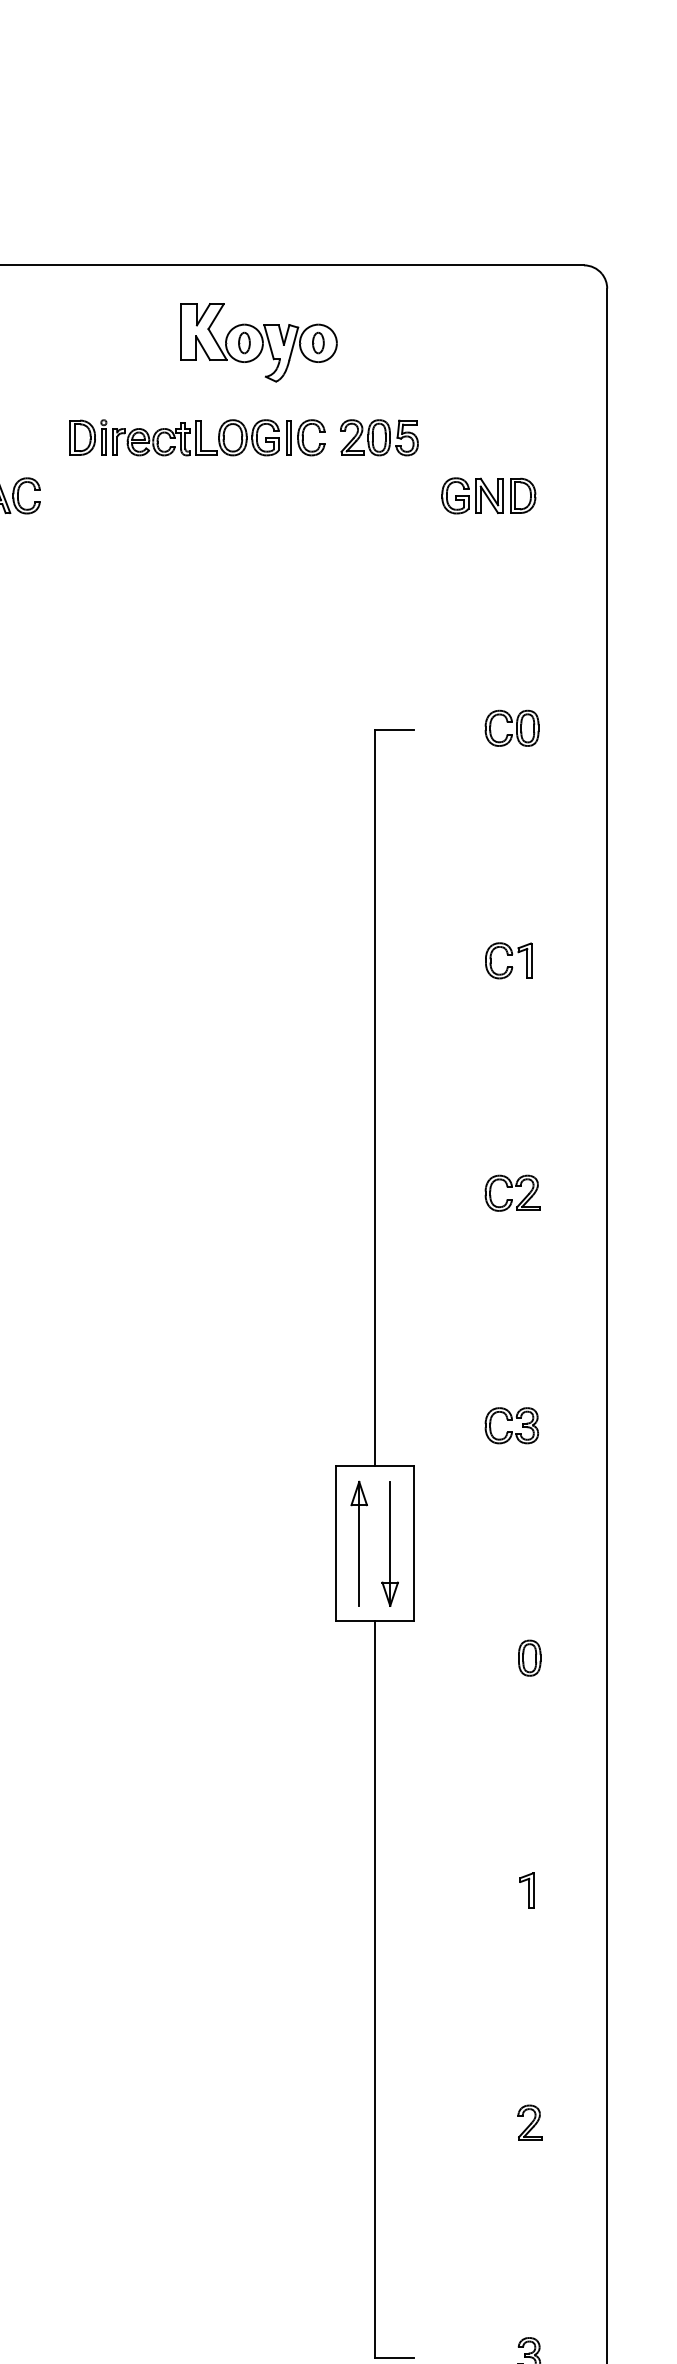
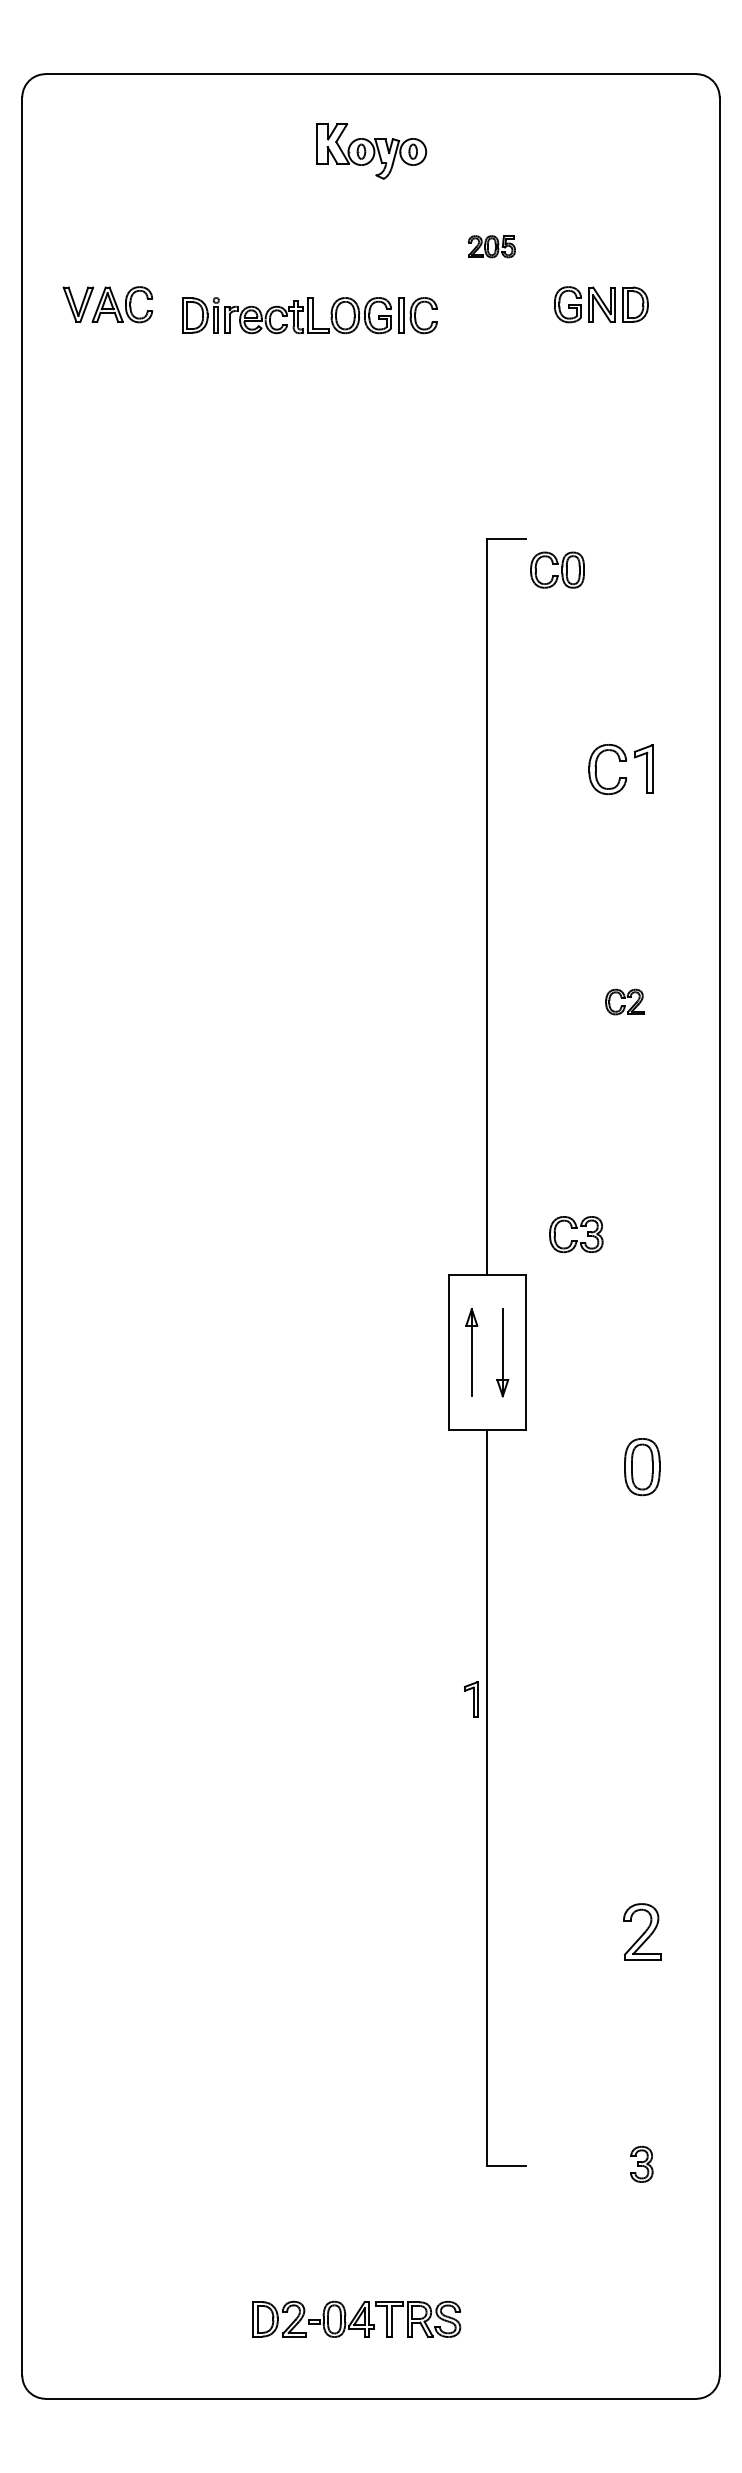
part: (259, 342) -> (371, 151), size x0.7
part: (197, 437) -> (309, 315), moved
part: (379, 437) -> (491, 246), size x0.6
part: (512, 727) -> (557, 569), moved
part: (508, 960) -> (620, 769), size x1.4
part: (512, 1192) -> (624, 1001), size x0.7
part: (512, 1425) -> (576, 1234), moved
part: (359, 1543) -> (471, 1352), size x0.7
part: (390, 1543) -> (502, 1352), size x0.7
part: (529, 1657) -> (641, 1466), size x1.6
part: (527, 1890) -> (471, 1699), moved
part: (530, 2122) -> (642, 1931), size x1.6

